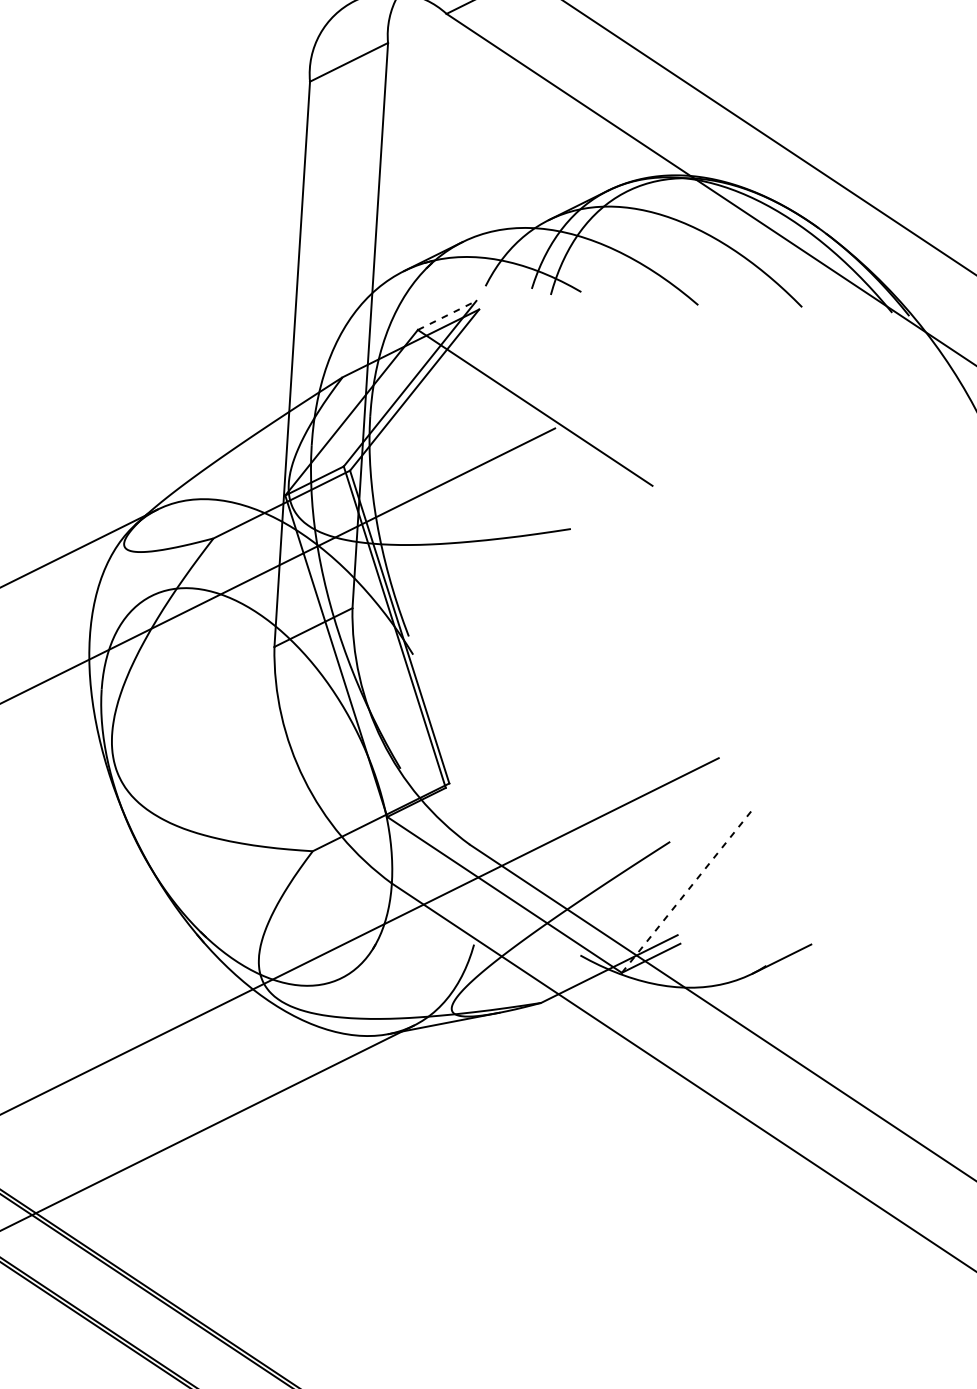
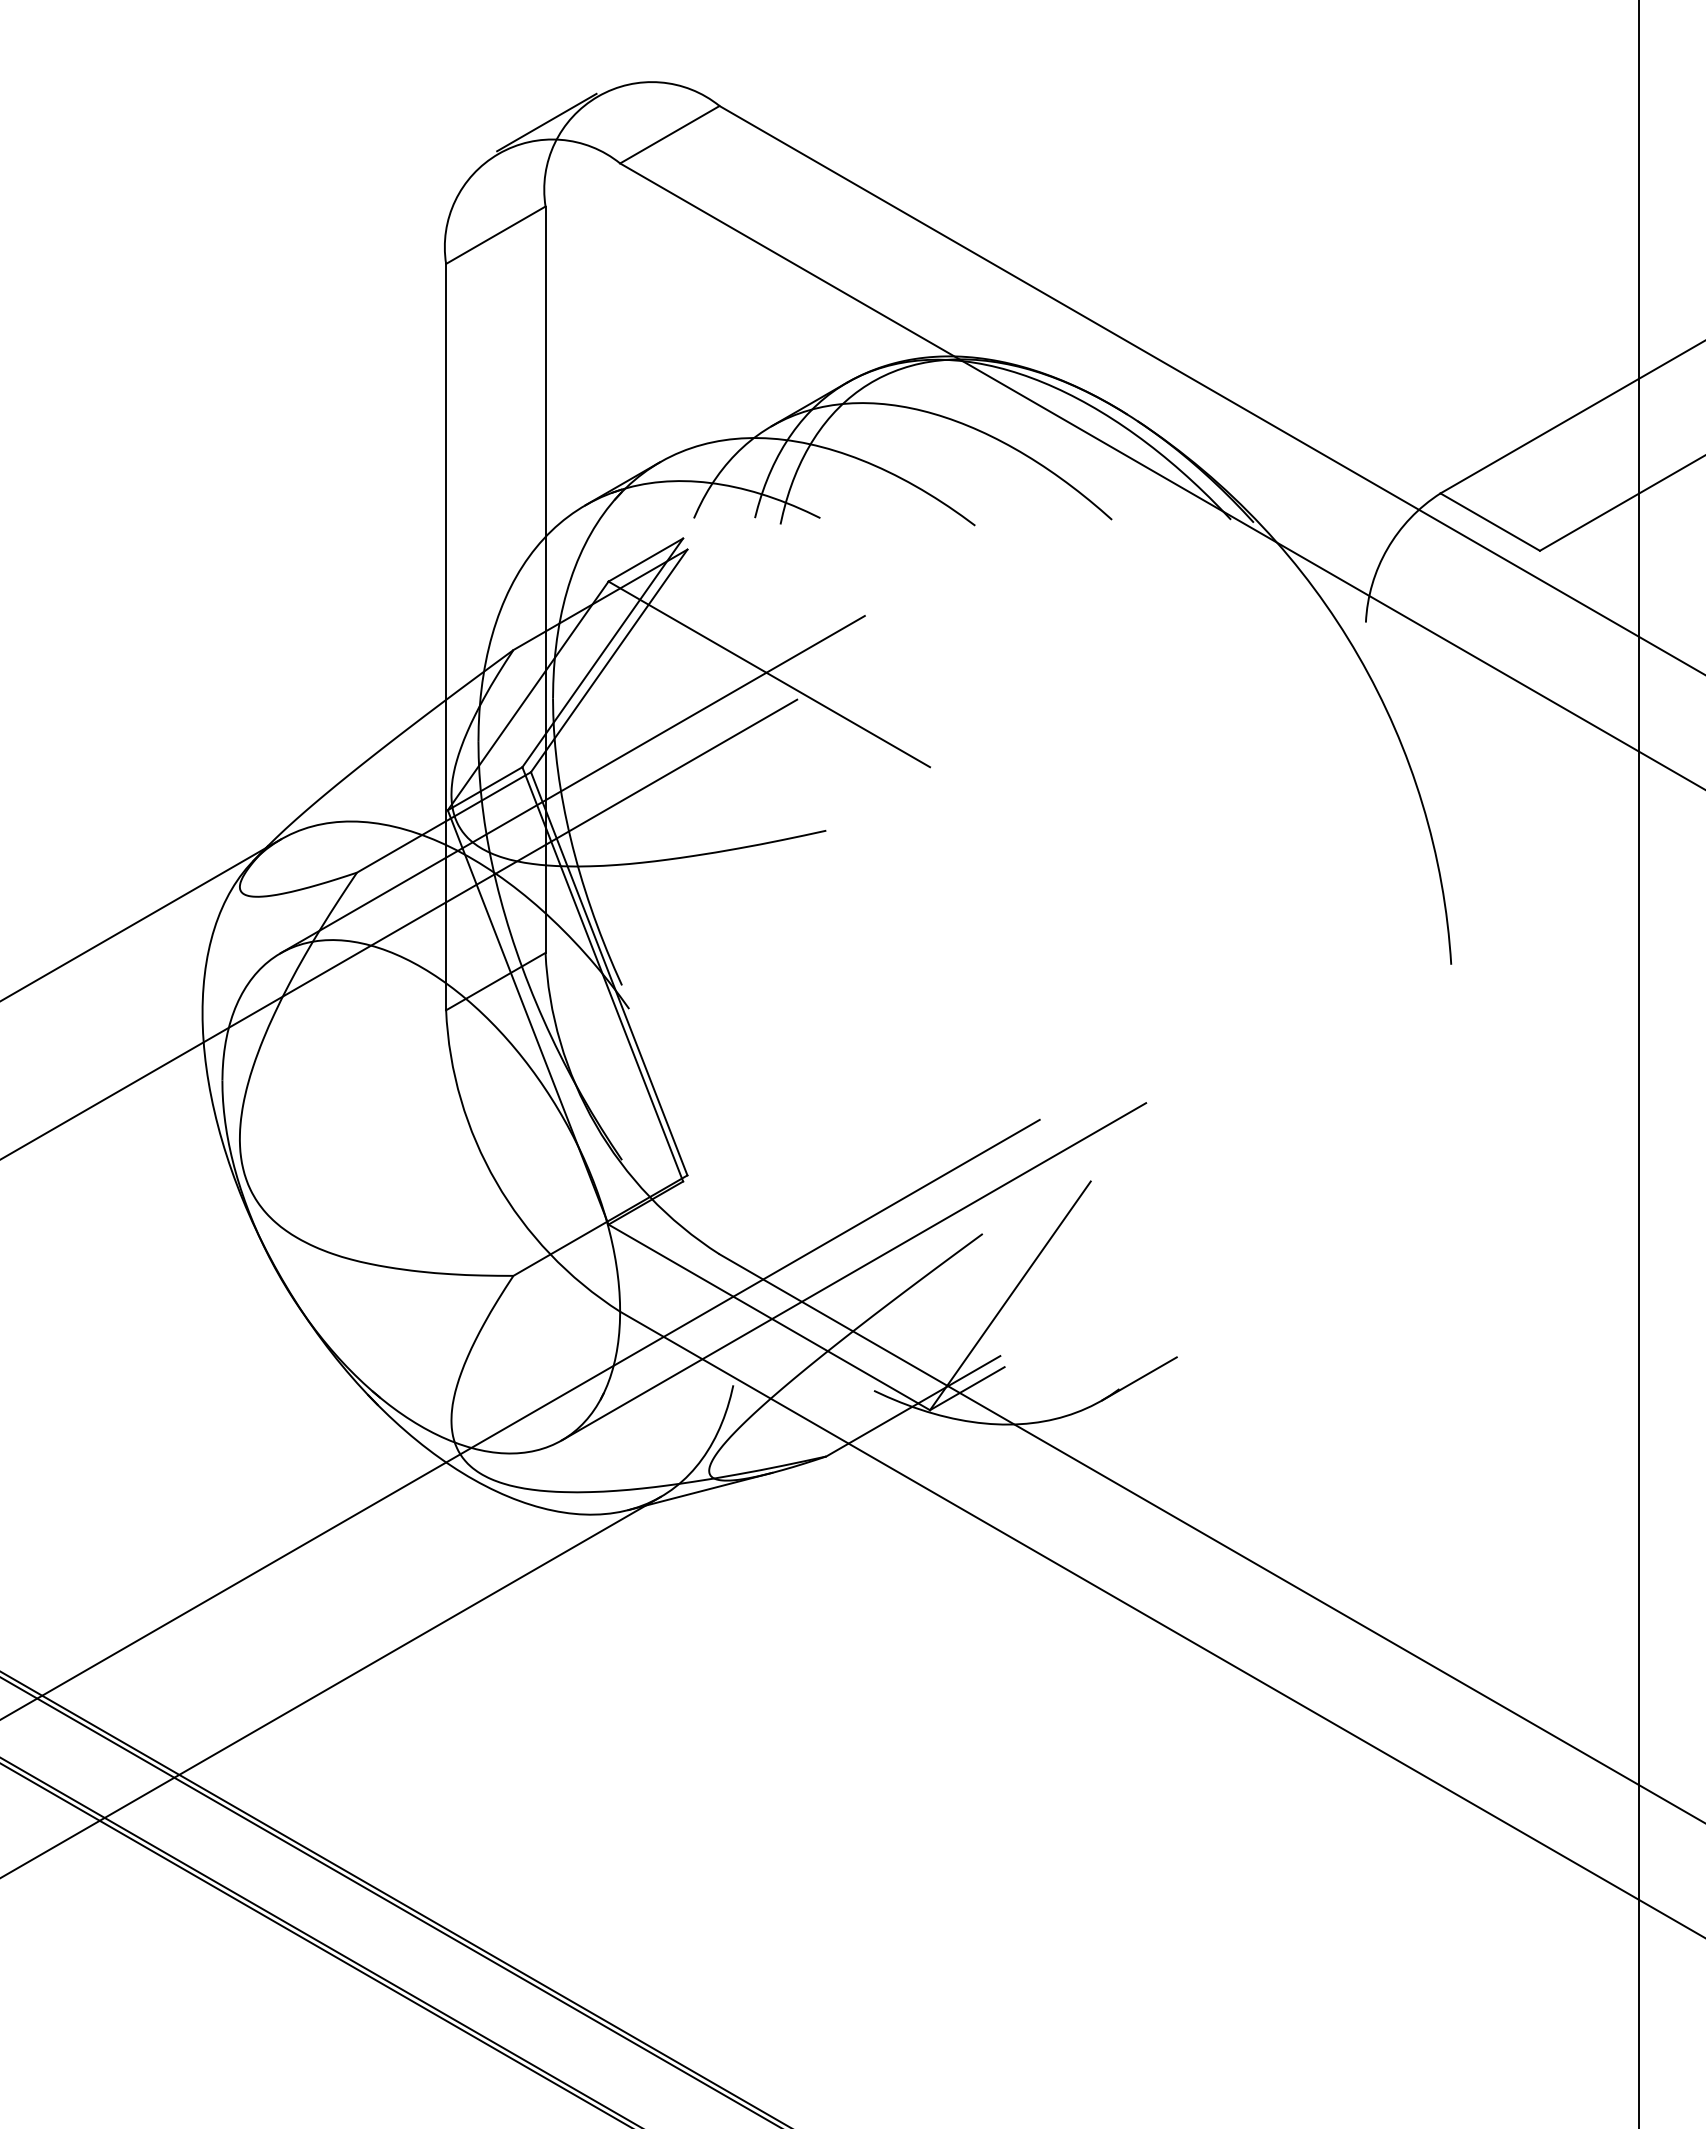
line: (447, 315) -> (646, 559), dashed -> solid
line: (380, 481) -> (572, 784), added
line: (570, 864) -> (853, 1271), added
line: (688, 889) -> (1010, 1295), dashed -> solid

